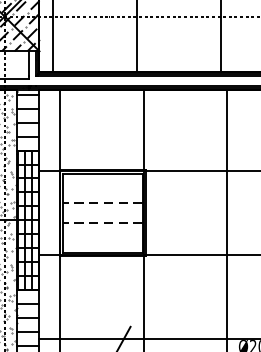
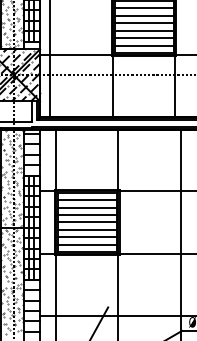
line: (102, 183) -> (87, 200), added
line: (102, 193) -> (87, 207), added
line: (102, 203) -> (87, 215), dashed -> solid
line: (102, 213) -> (87, 222), added
line: (102, 222) -> (87, 229), dashed -> solid
line: (102, 233) -> (87, 237), added
line: (102, 242) -> (87, 244), added

